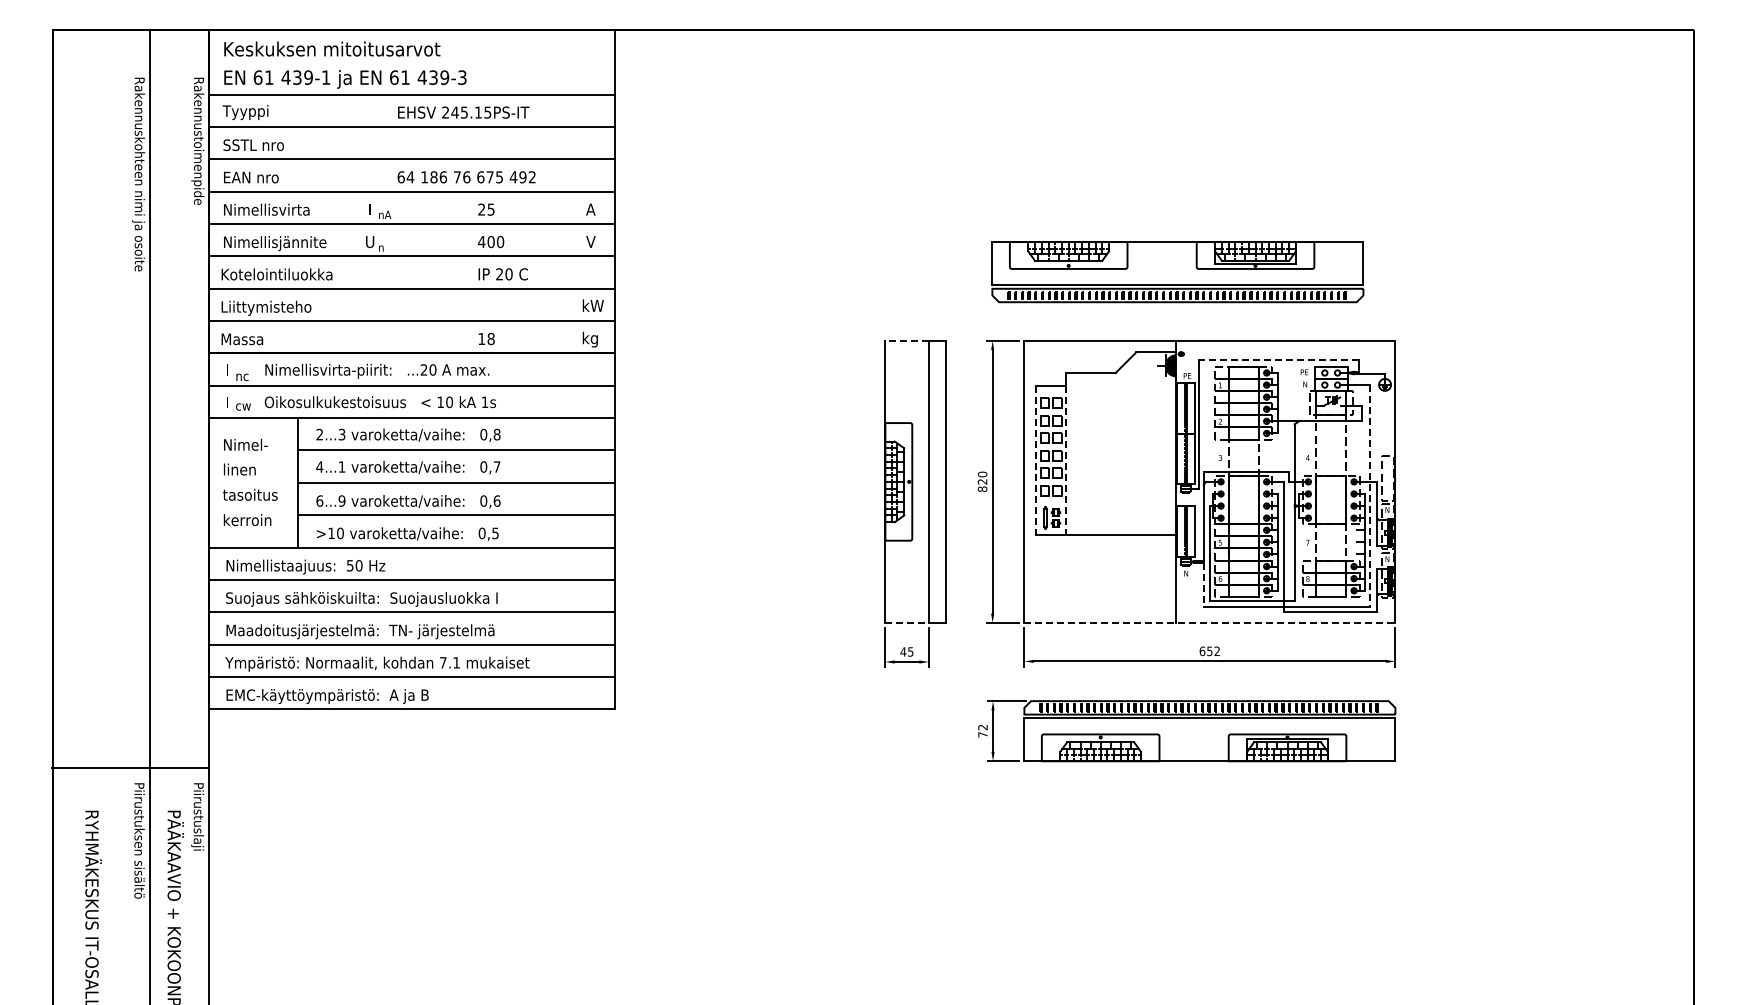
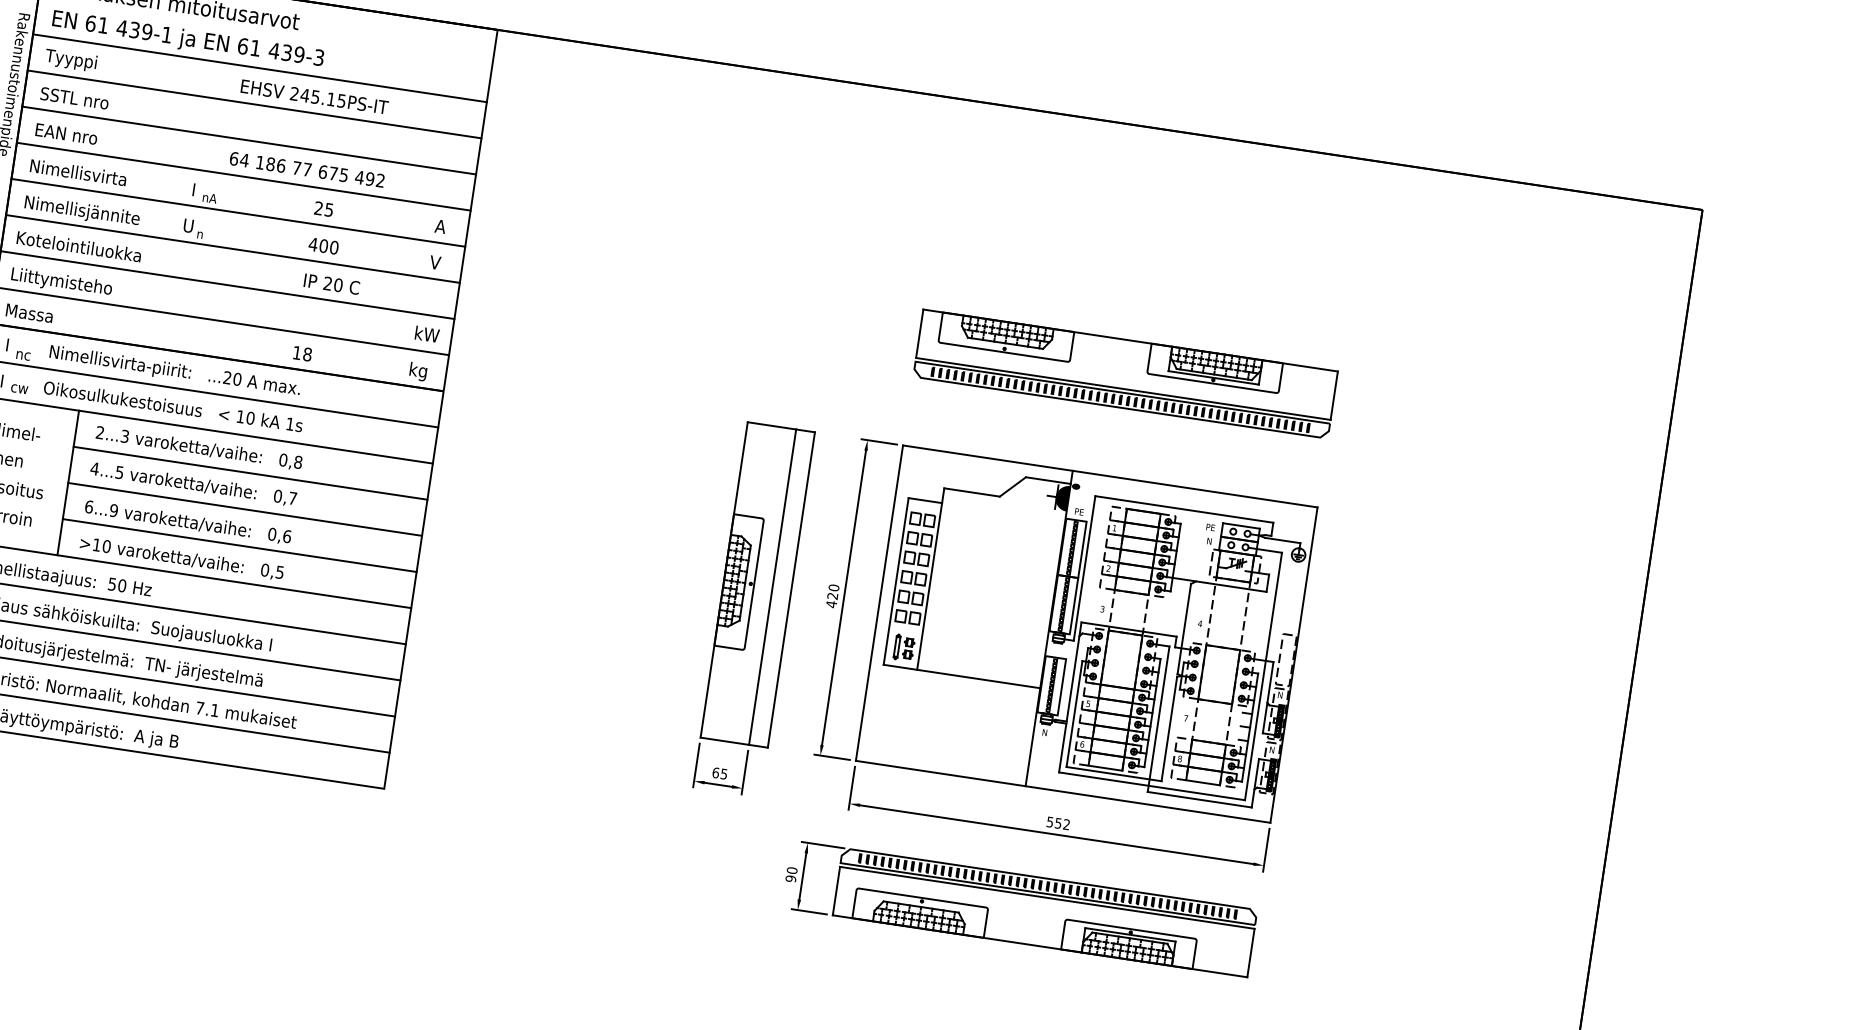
text: (466, 177) -> (307, 169), 76 -> 77
part: (1177, 272) -> (1125, 374), moved
line: (907, 340) -> (772, 425), dashed -> solid
line: (1279, 359) -> (1184, 509), dashed -> solid
line: (1036, 460) -> (896, 581), dashed -> solid
line: (1066, 460) -> (930, 586), dashed -> solid
text: (341, 466) -> (119, 471), 4...1 -> 4...5
text: (982, 489) -> (831, 604), 820 -> 420
line: (1370, 495) -> (1263, 676), dashed -> solid
line: (1203, 584) -> (1062, 747), dashed -> solid
line: (907, 623) -> (725, 741), dashed -> solid
line: (1209, 623) -> (1062, 792), dashed -> solid
text: (903, 651) -> (716, 772), 45 -> 65
text: (1202, 651) -> (1050, 822), 652 -> 552
text: (982, 730) -> (791, 873), 72 -> 90

